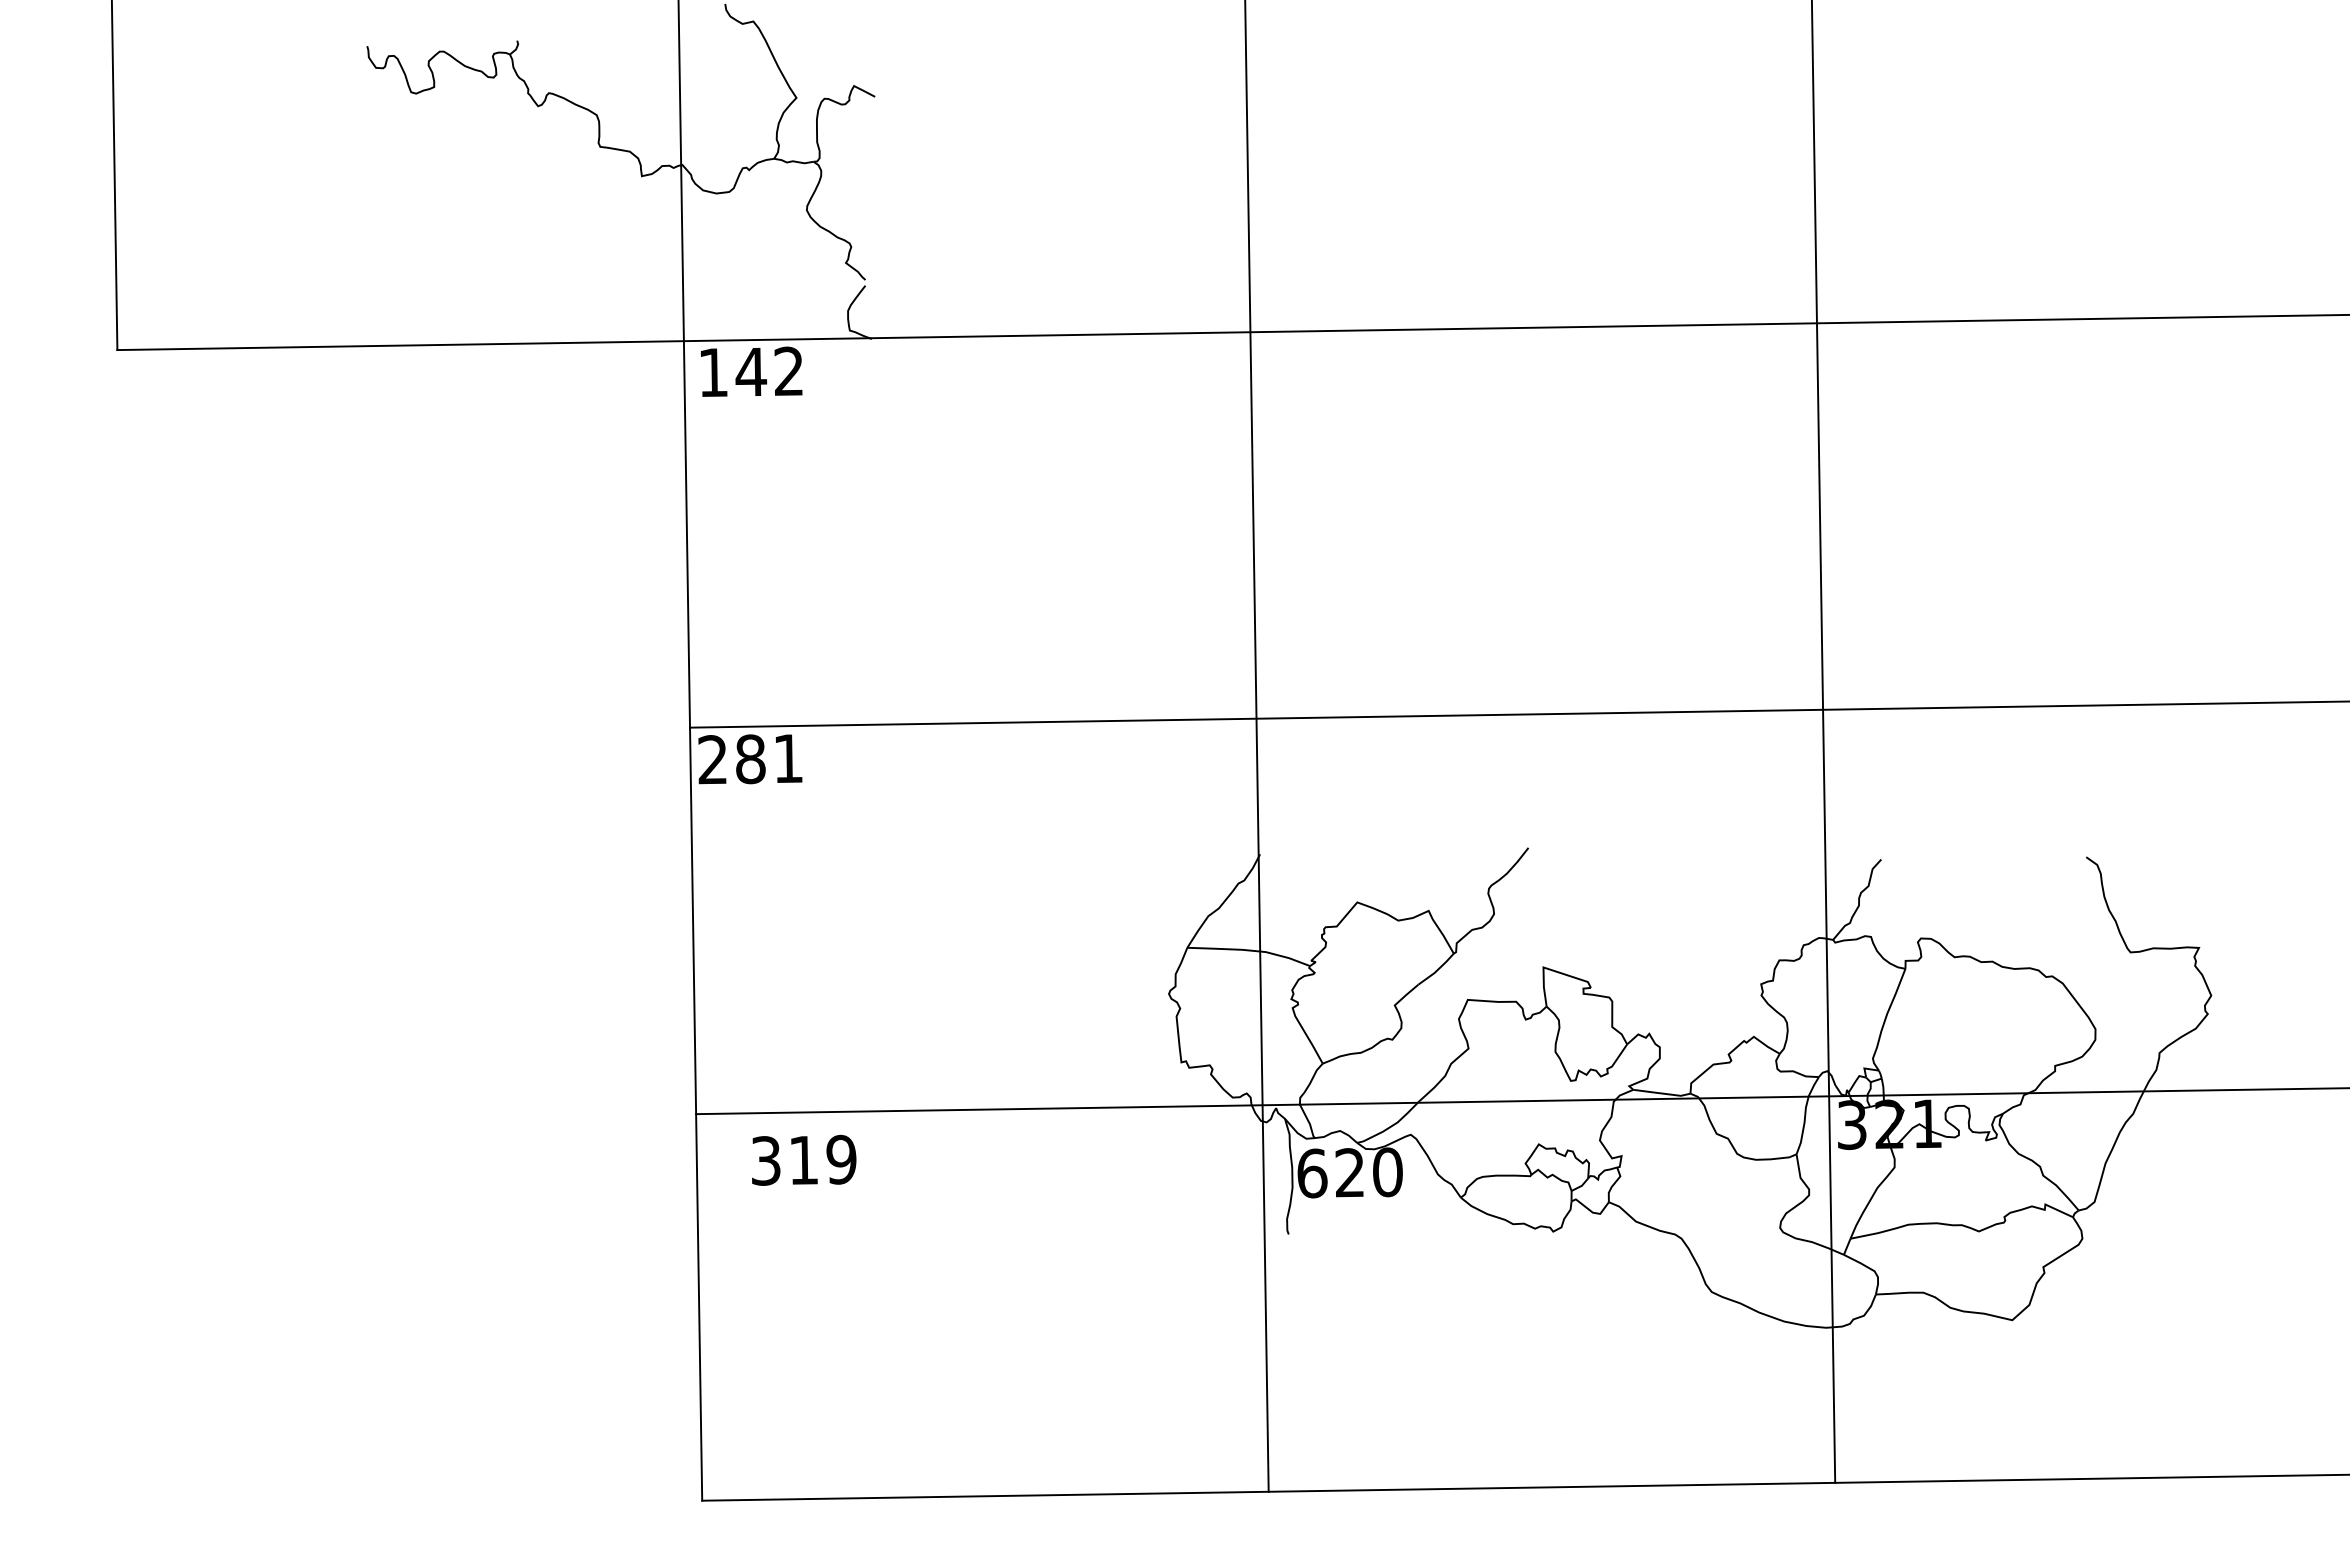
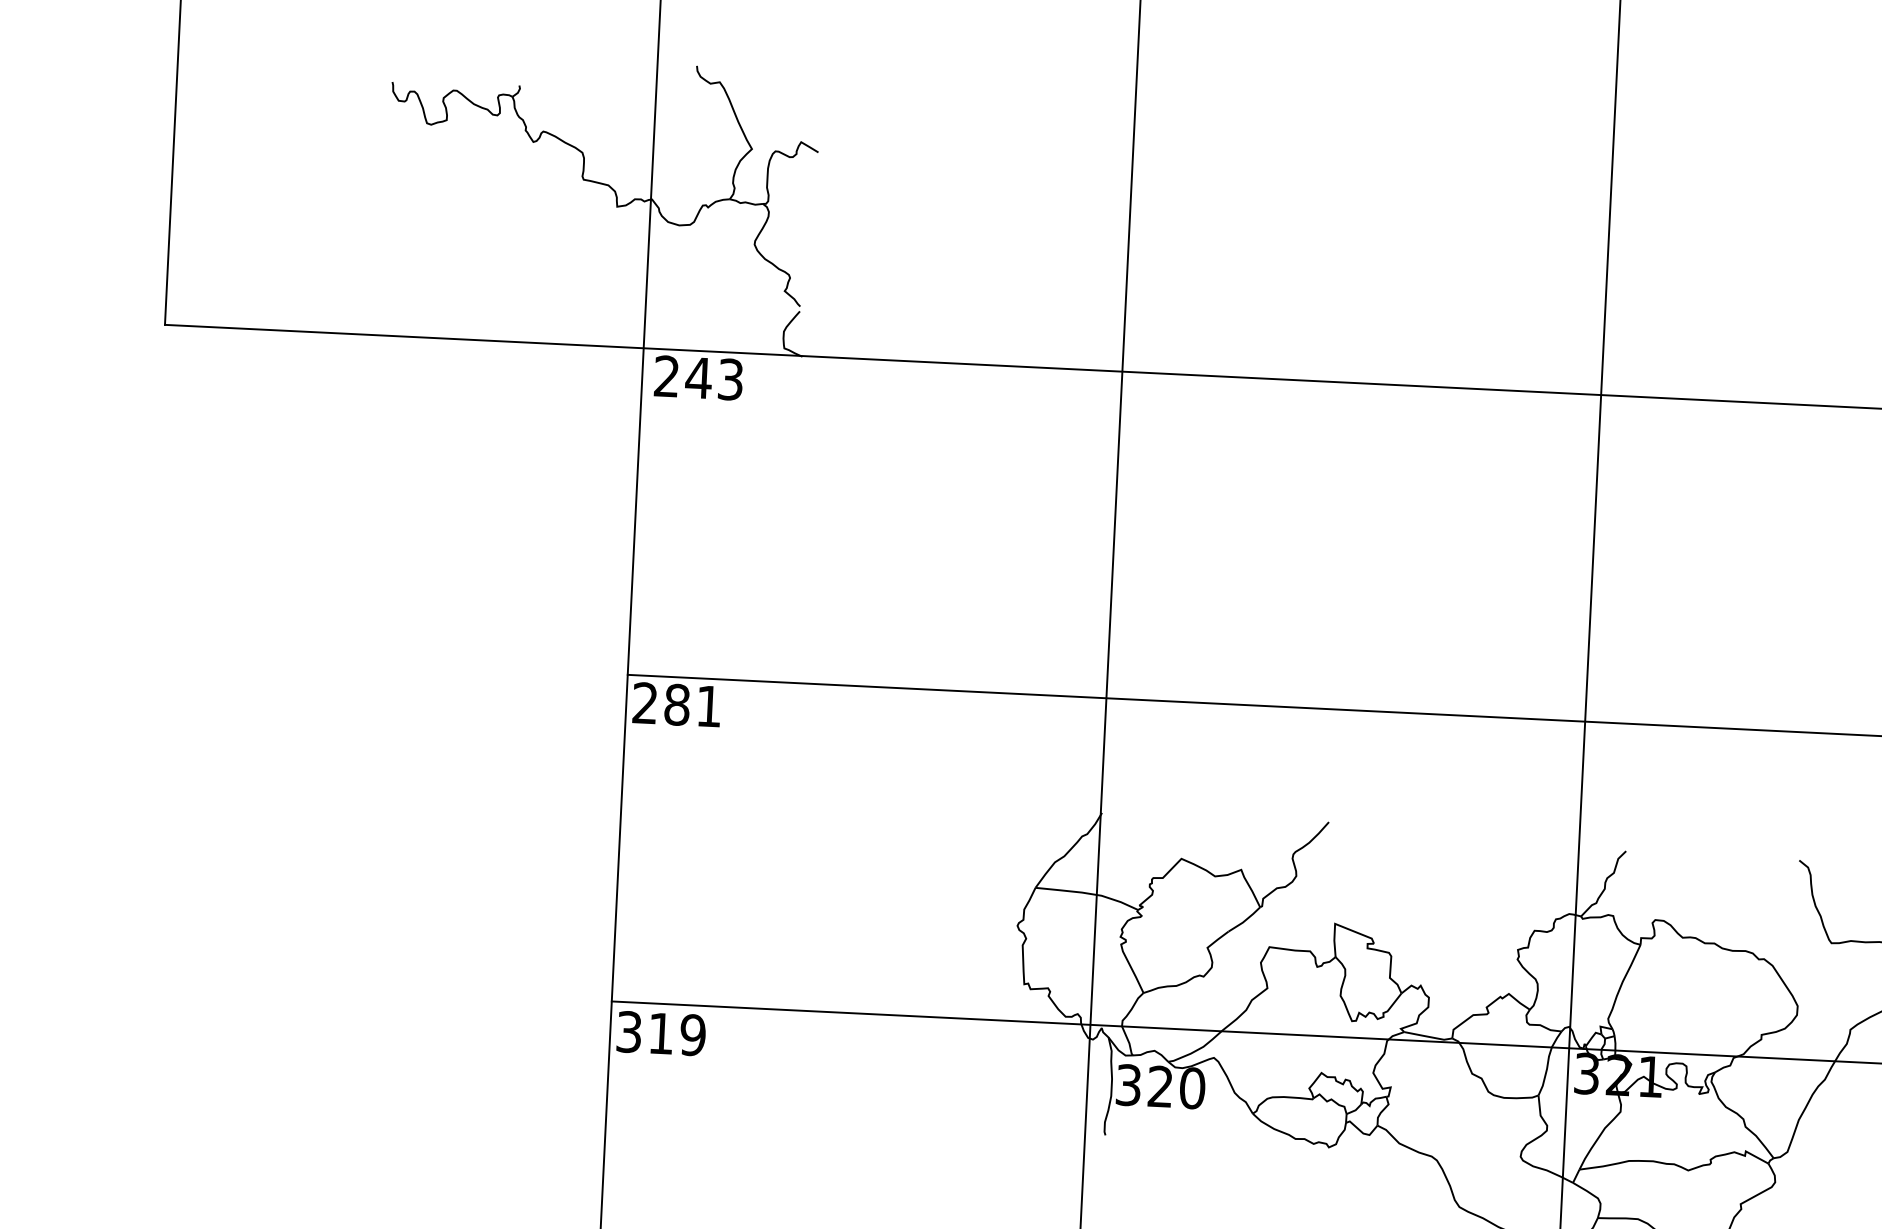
text: (751, 371) -> (699, 377), 142 -> 243
text: (804, 1159) -> (661, 1032), moved
text: (1312, 1173) -> (1128, 1085), 620 -> 320

